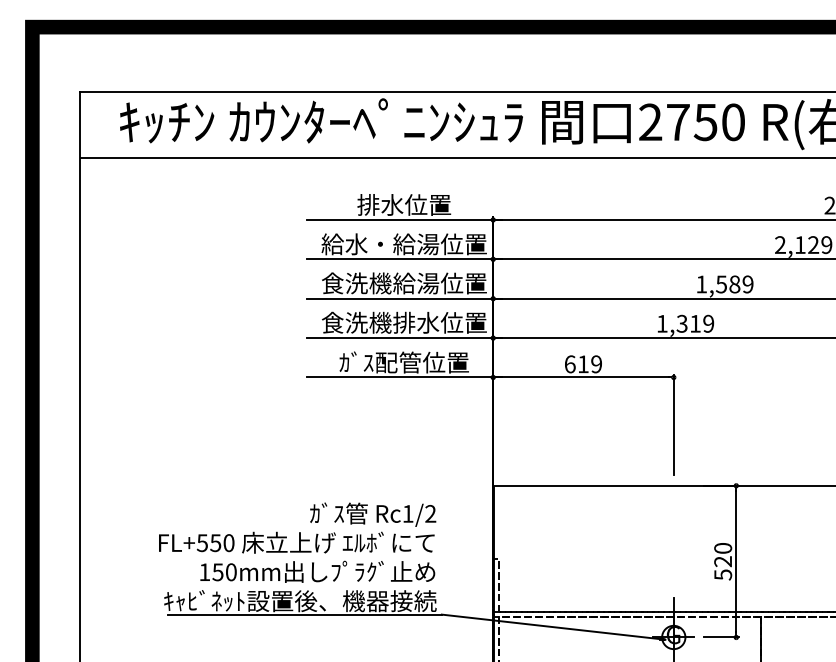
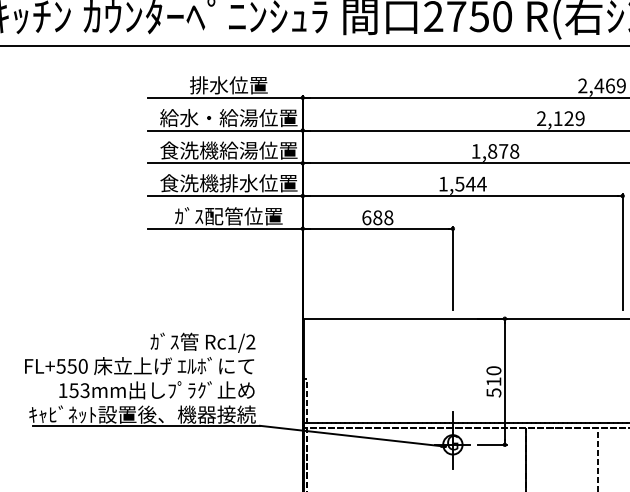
text: (734, 284) -> (503, 151), 1,589 -> 1,878
text: (695, 323) -> (470, 183), 1,319 -> 1,544
text: (590, 364) -> (383, 217), 619 -> 688
text: (722, 561) -> (493, 381), 520 -> 510
text: (230, 572) -> (84, 390), 150mm -> 153mm

